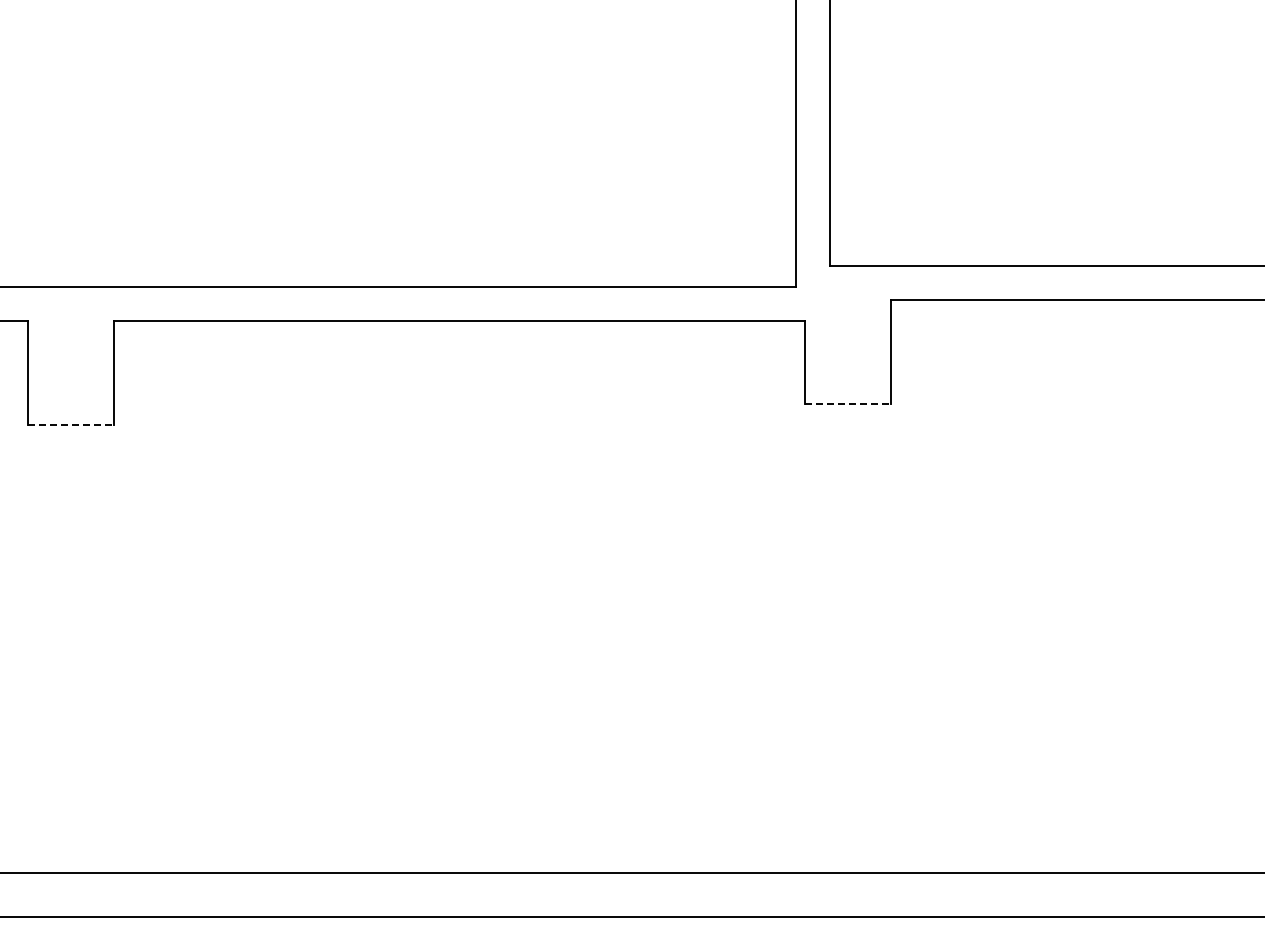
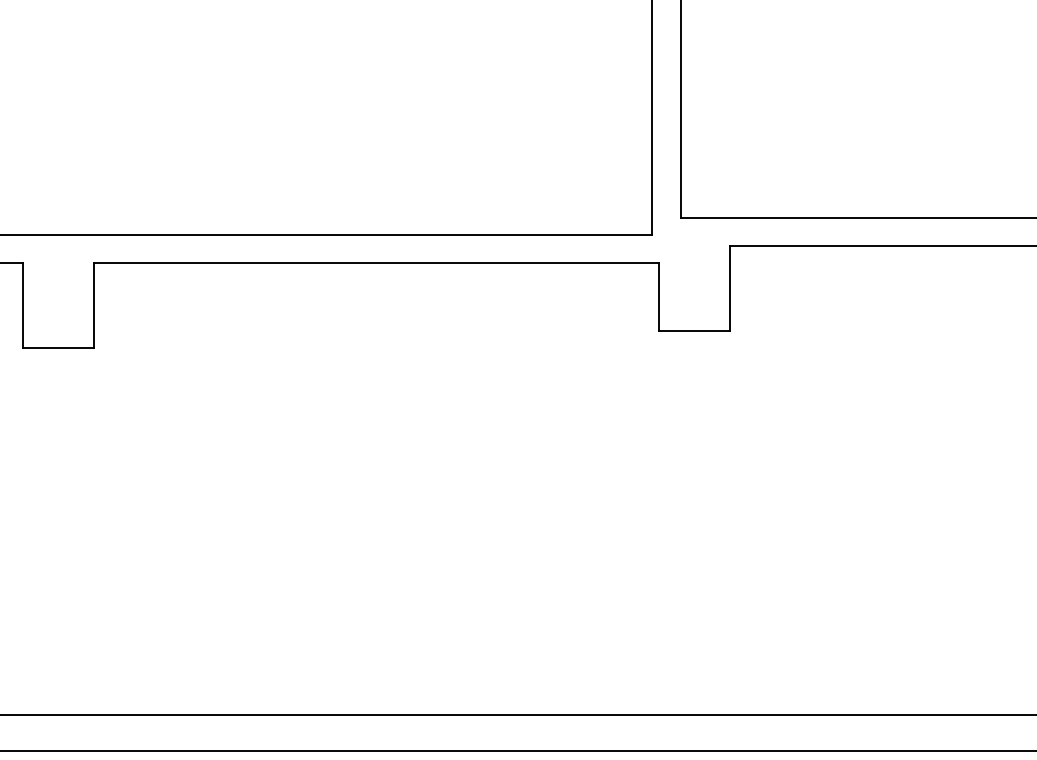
line: (848, 403) -> (695, 330), dashed -> solid
line: (71, 424) -> (58, 347), dashed -> solid

